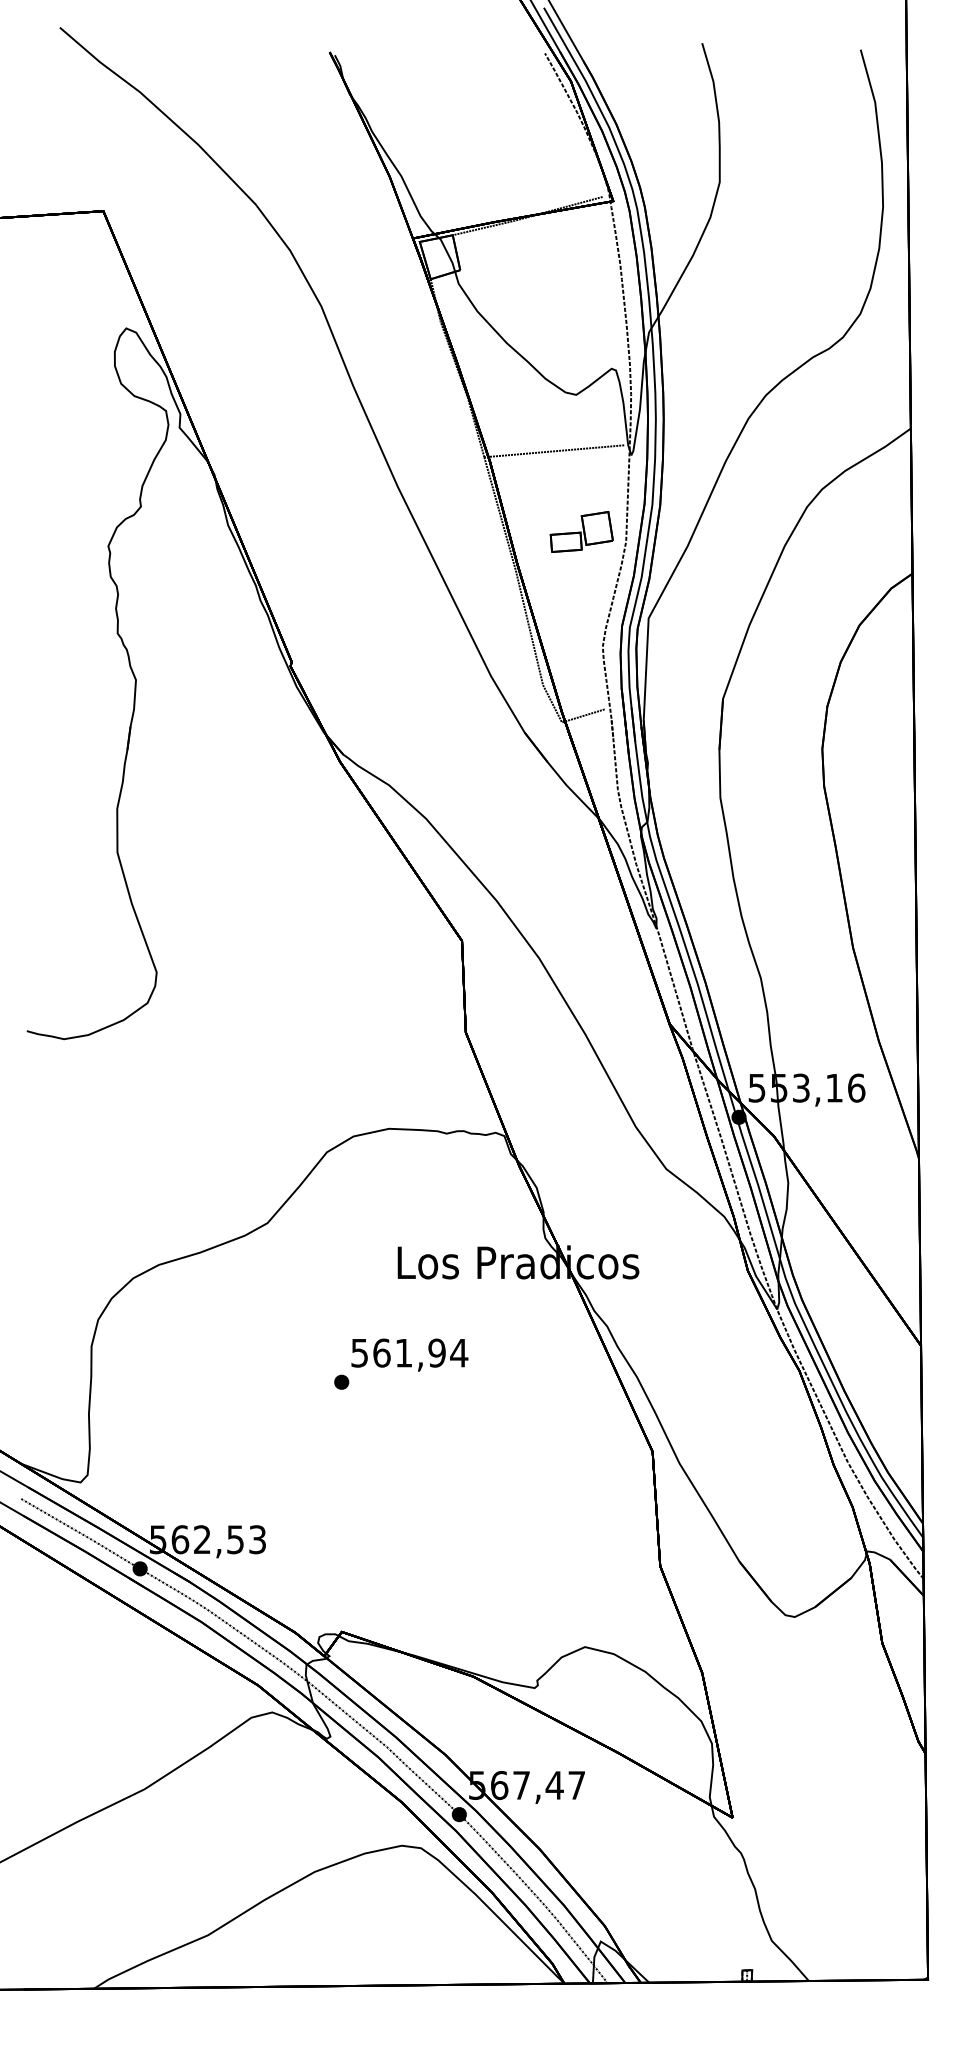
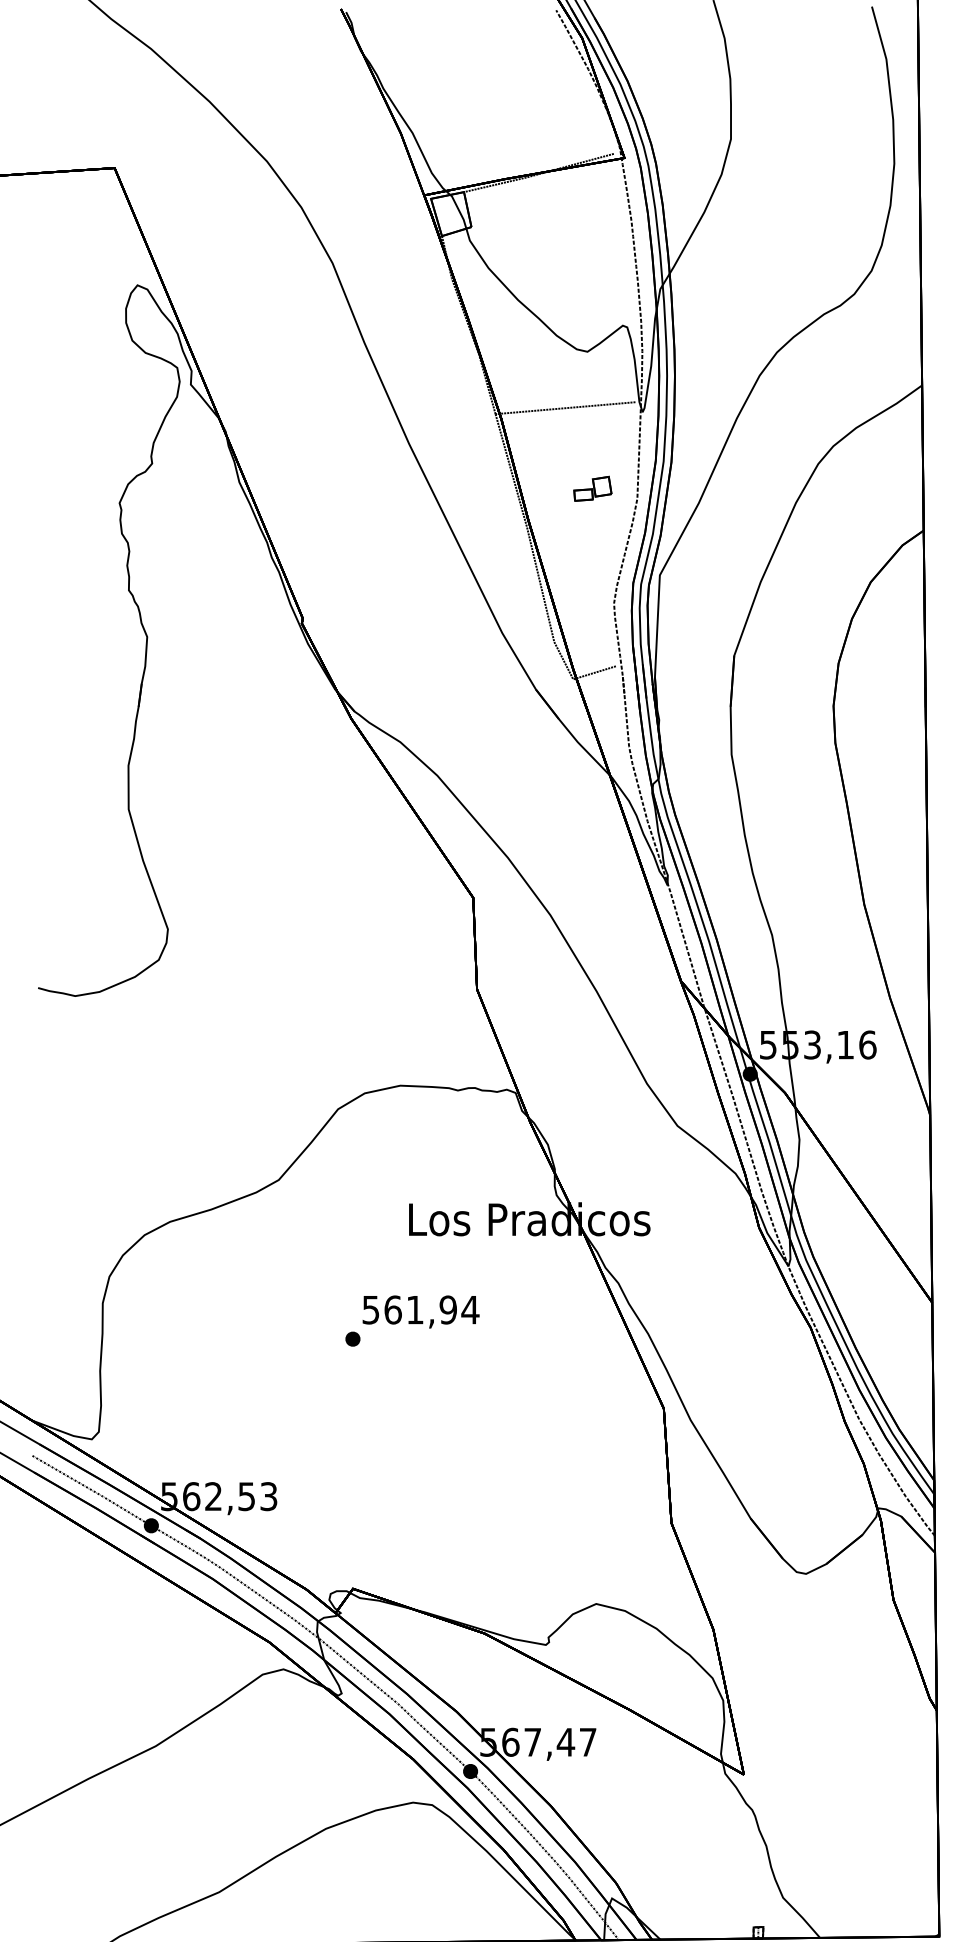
part: (581, 531) -> (592, 488), size x0.6

